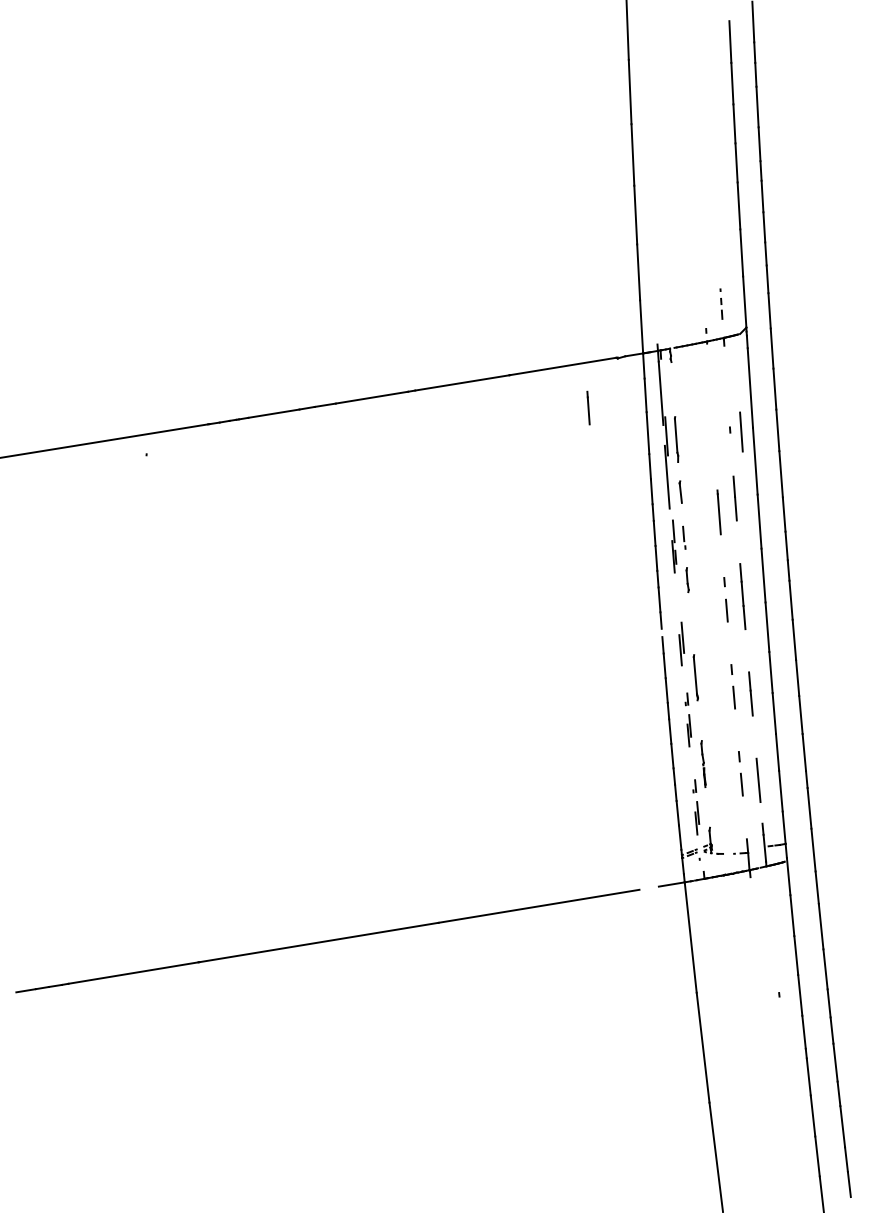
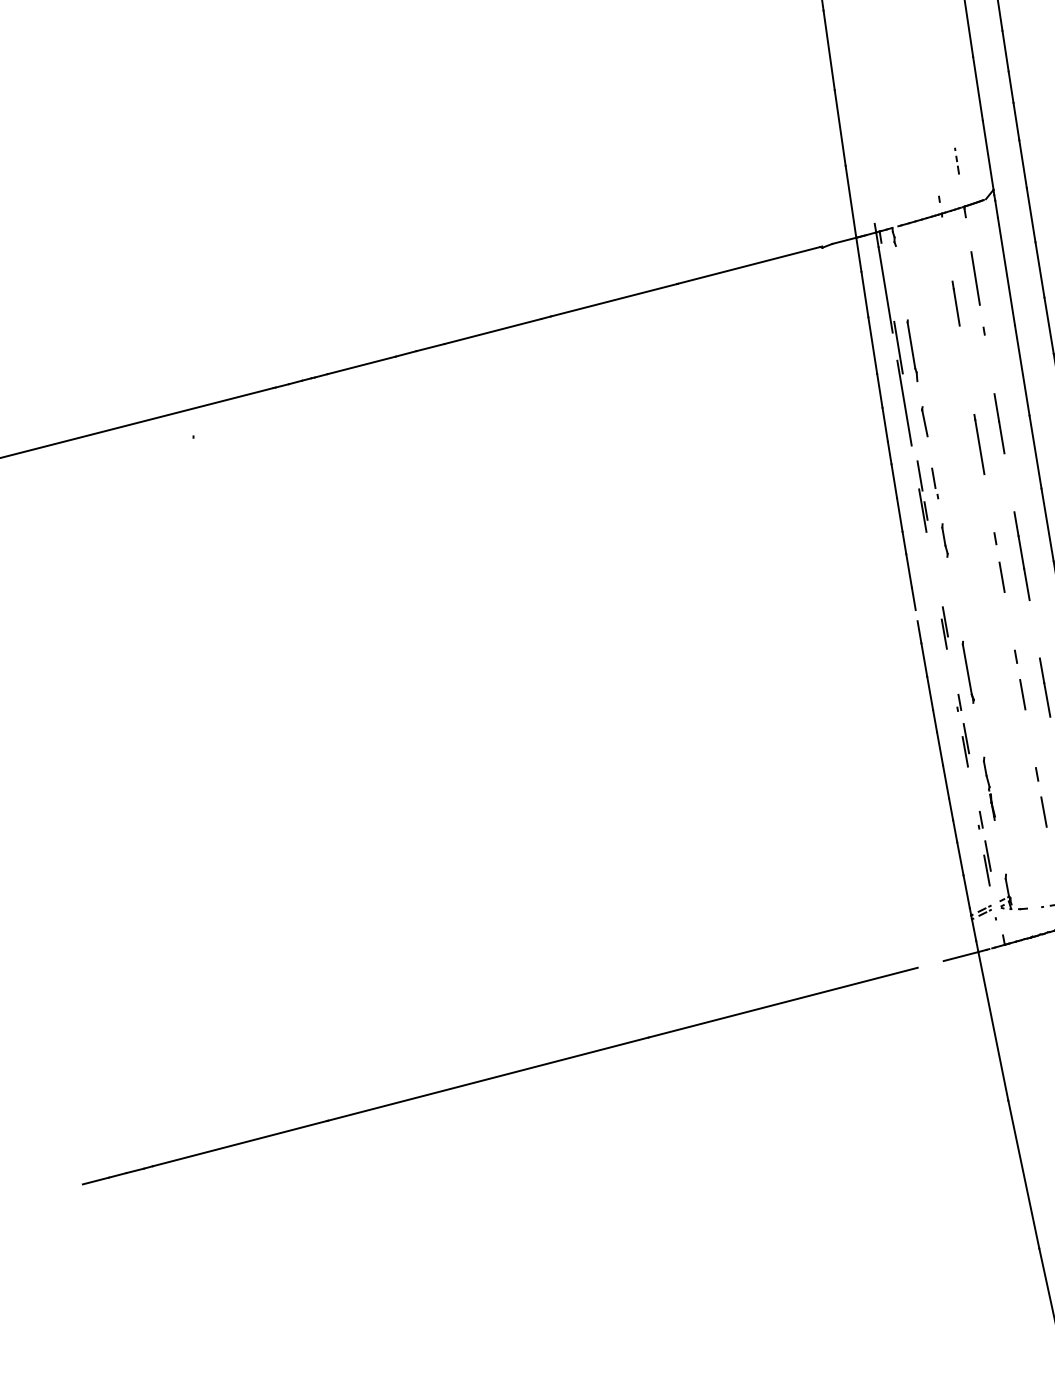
part: (721, 304) -> (956, 161), size x0.62
line: (588, 407) -> (956, 302), moved
line: (741, 431) -> (975, 277), moved
part: (681, 643) -> (944, 627), size x0.71

